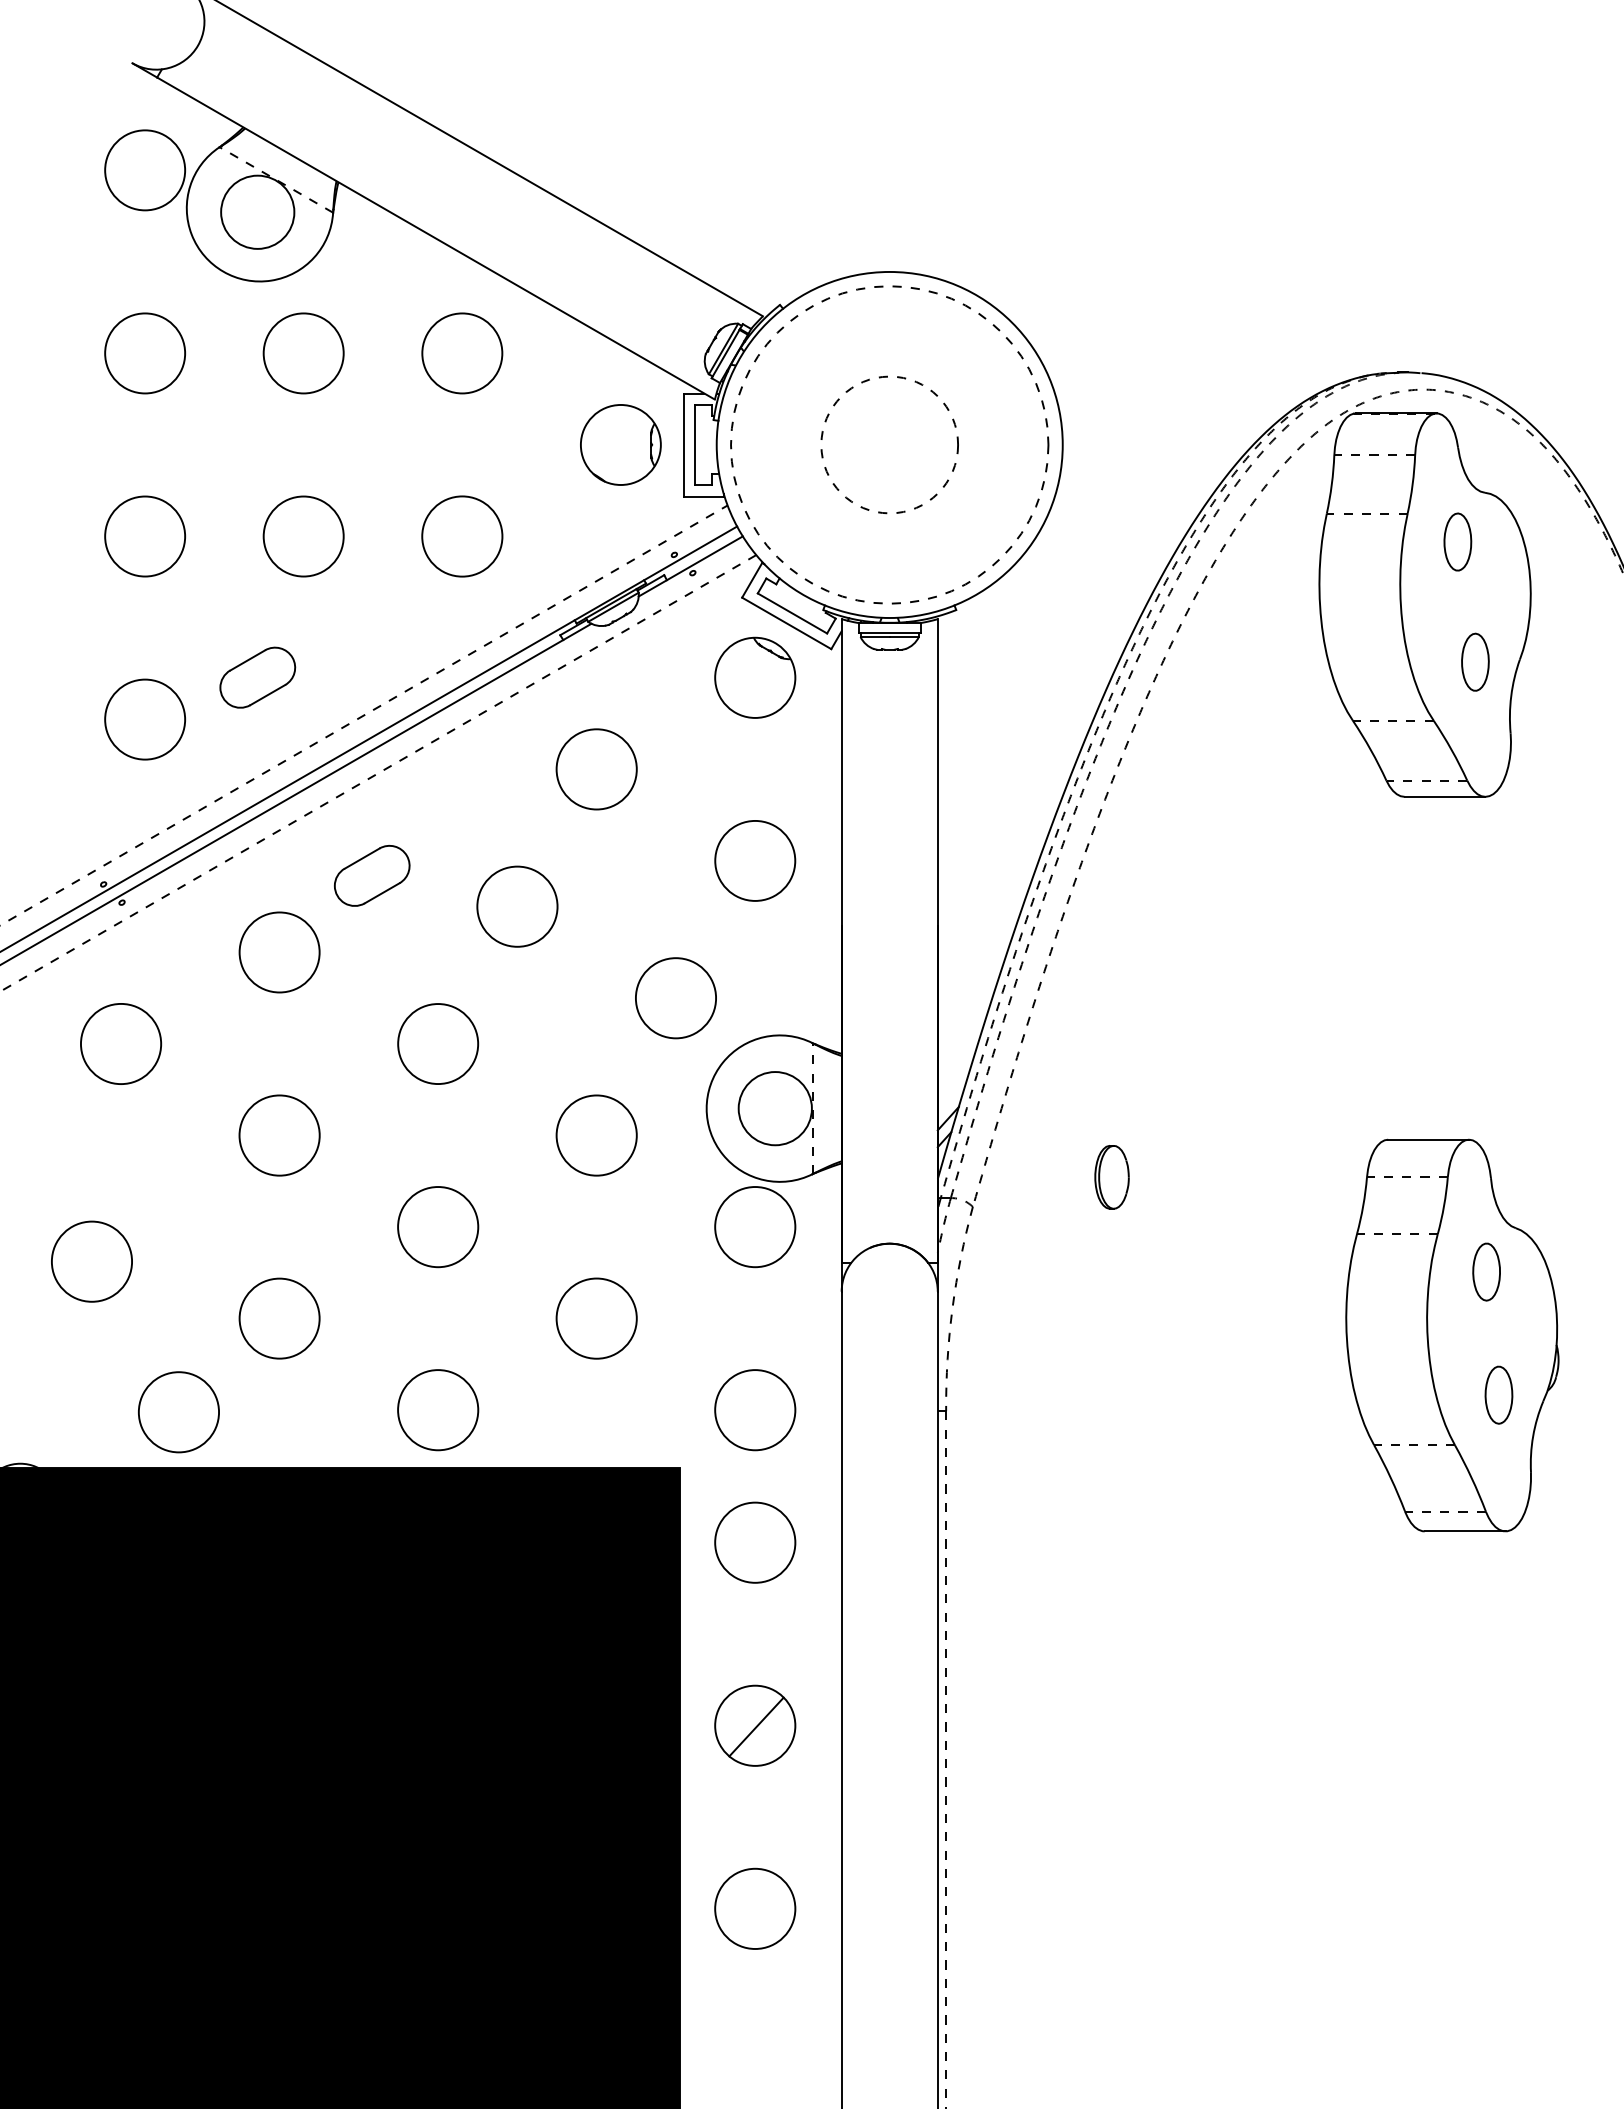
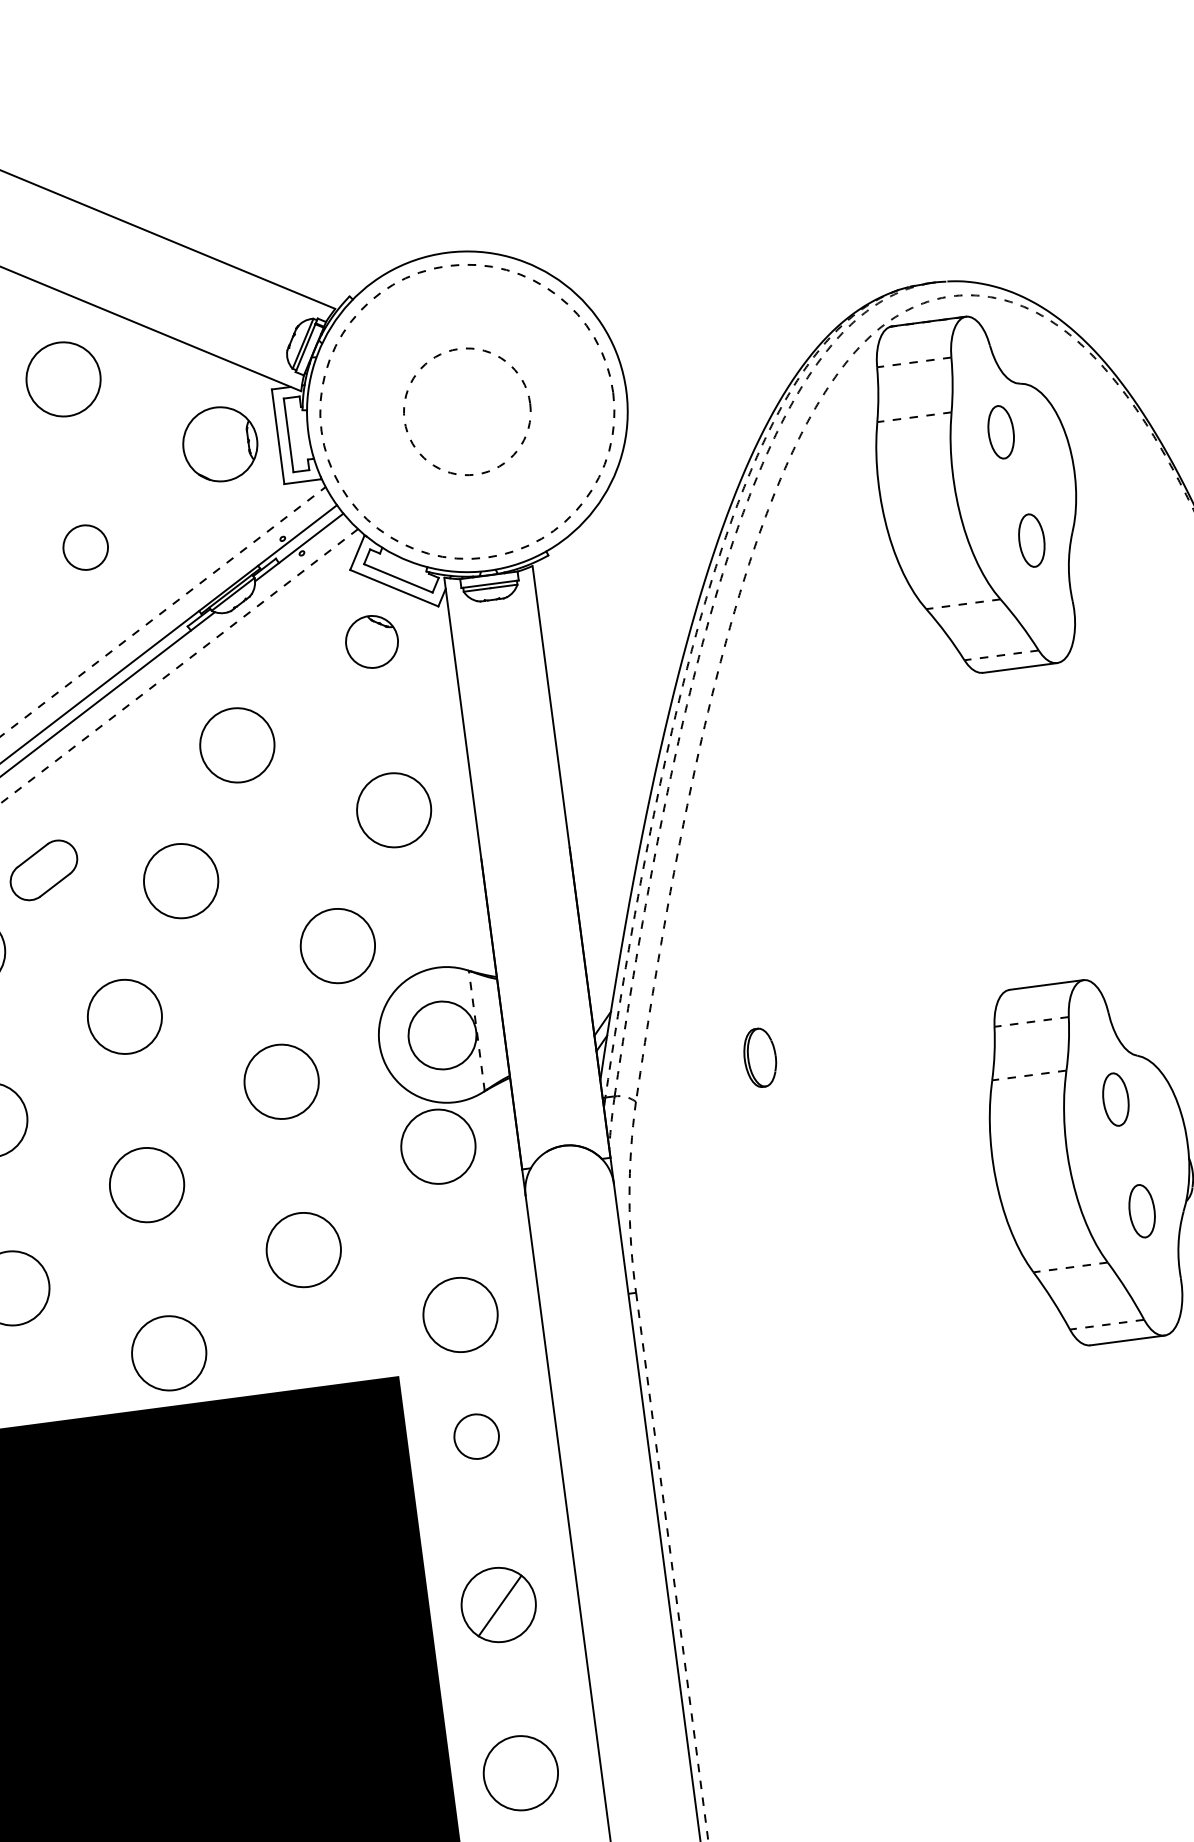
circle: (462, 536) -> (85, 547), size x0.6
part: (755, 677) -> (372, 641), size x0.7
circle: (755, 1542) -> (476, 1436), size x0.6

